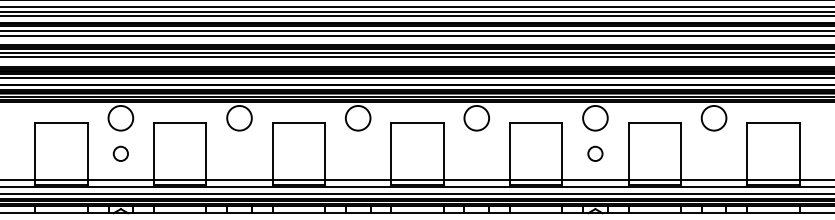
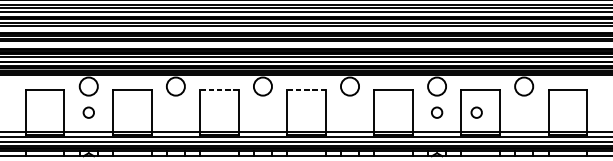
line: (298, 123) -> (219, 90), solid -> dashed
line: (416, 123) -> (305, 90), solid -> dashed
circle: (649, 153) -> (476, 112), added

